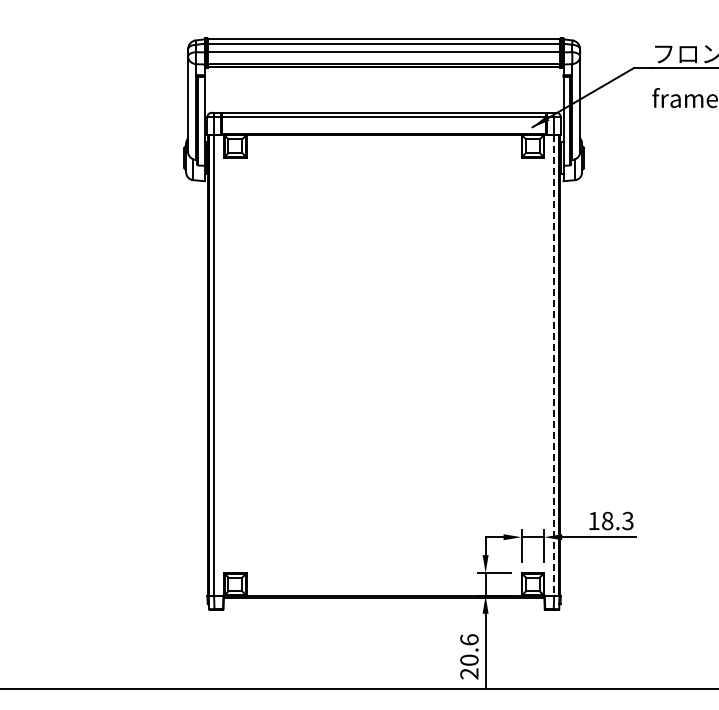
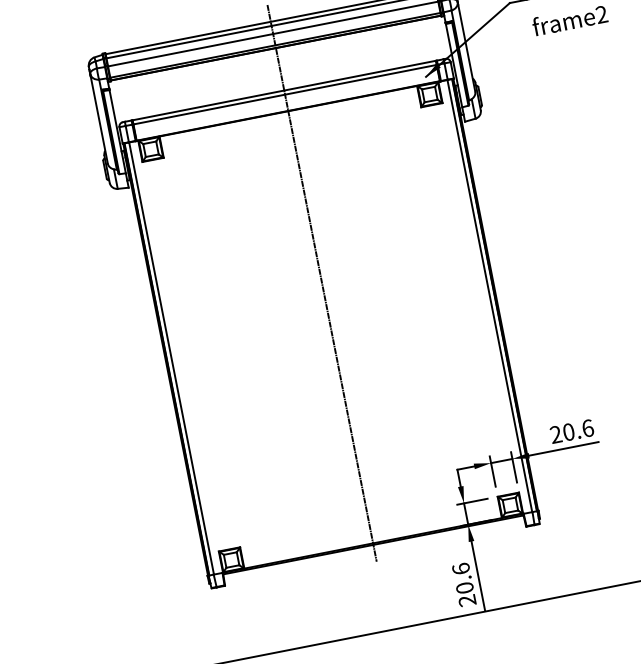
line: (384, 318) -> (322, 283), added
line: (553, 365) -> (489, 296), dashed -> solid
text: (610, 520) -> (571, 431), 18.3 -> 20.6

